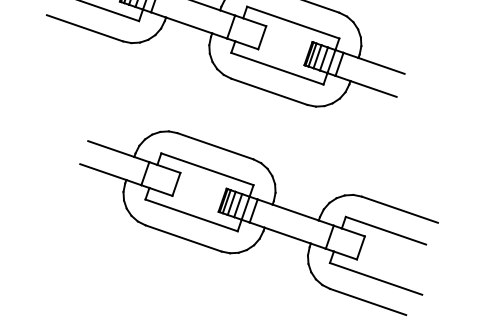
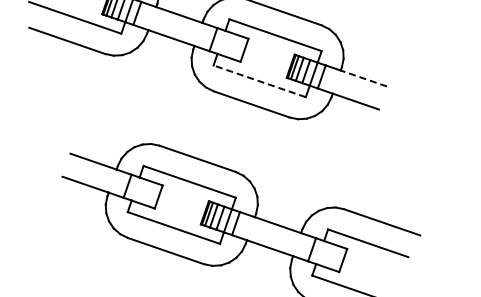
line: (381, 65) -> (363, 78), solid -> dashed
line: (277, 68) -> (259, 81), solid -> dashed

